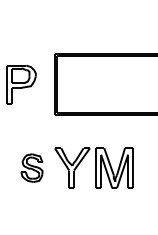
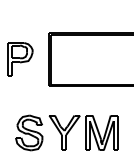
part: (31, 167) -> (28, 132), size x1.43

